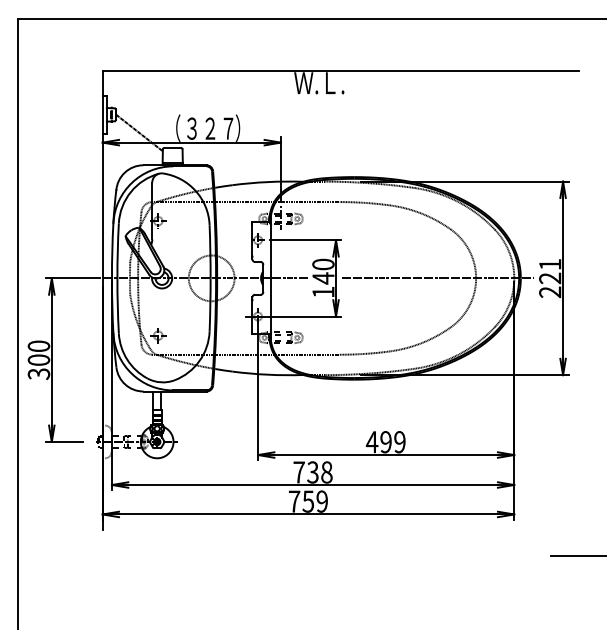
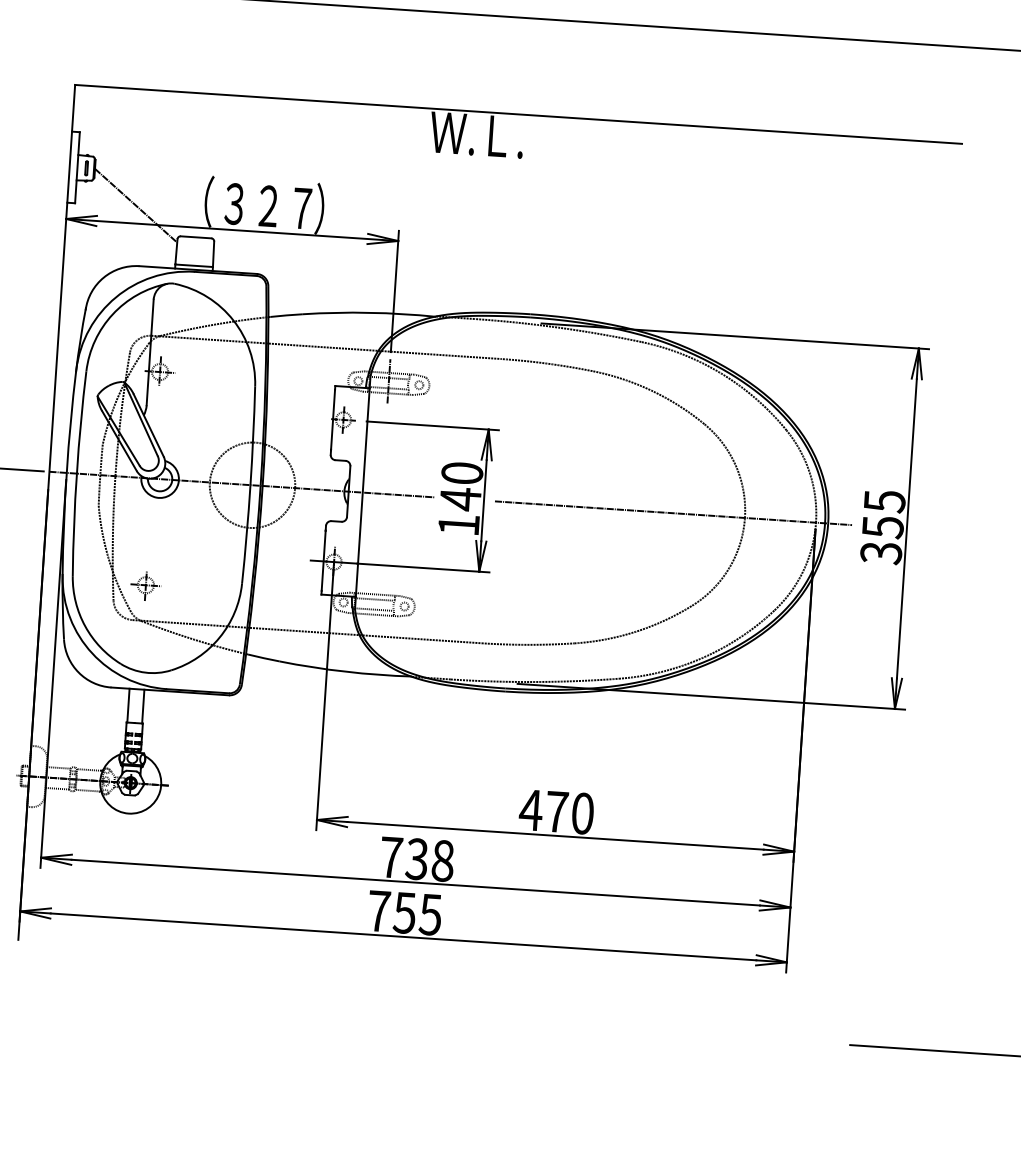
text: (550, 278) -> (883, 527), 221 -> 355
text: (392, 442) -> (568, 813), 499 -> 470
text: (321, 501) -> (429, 914), 759 -> 755

